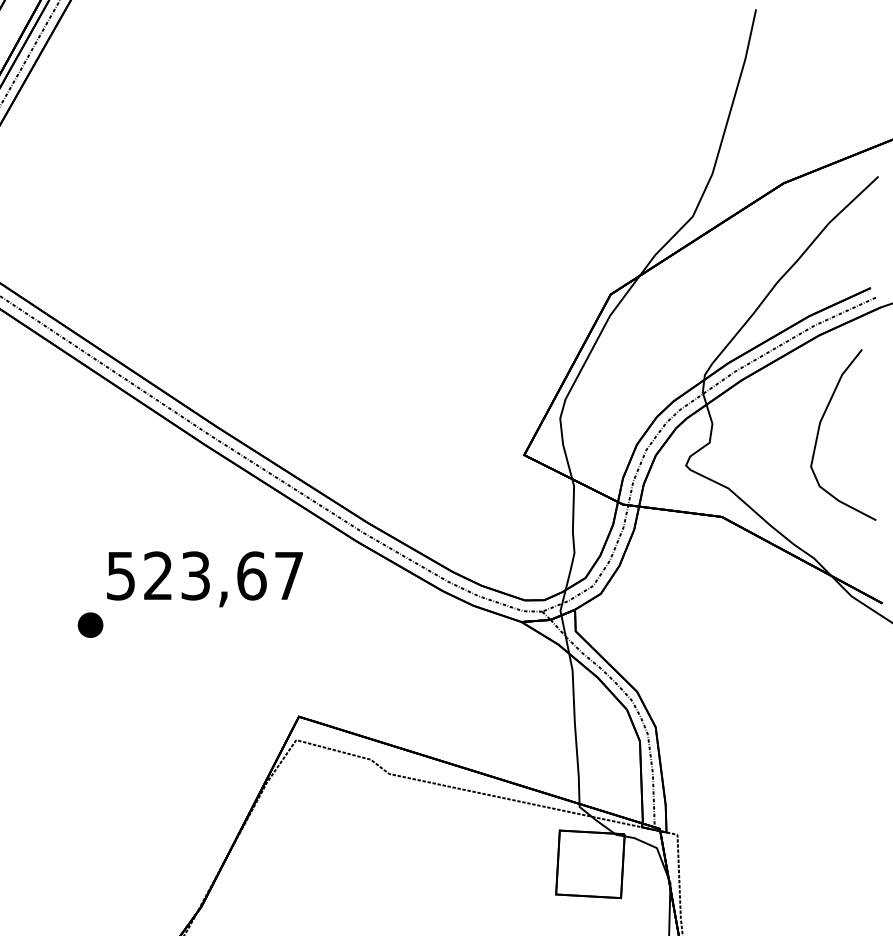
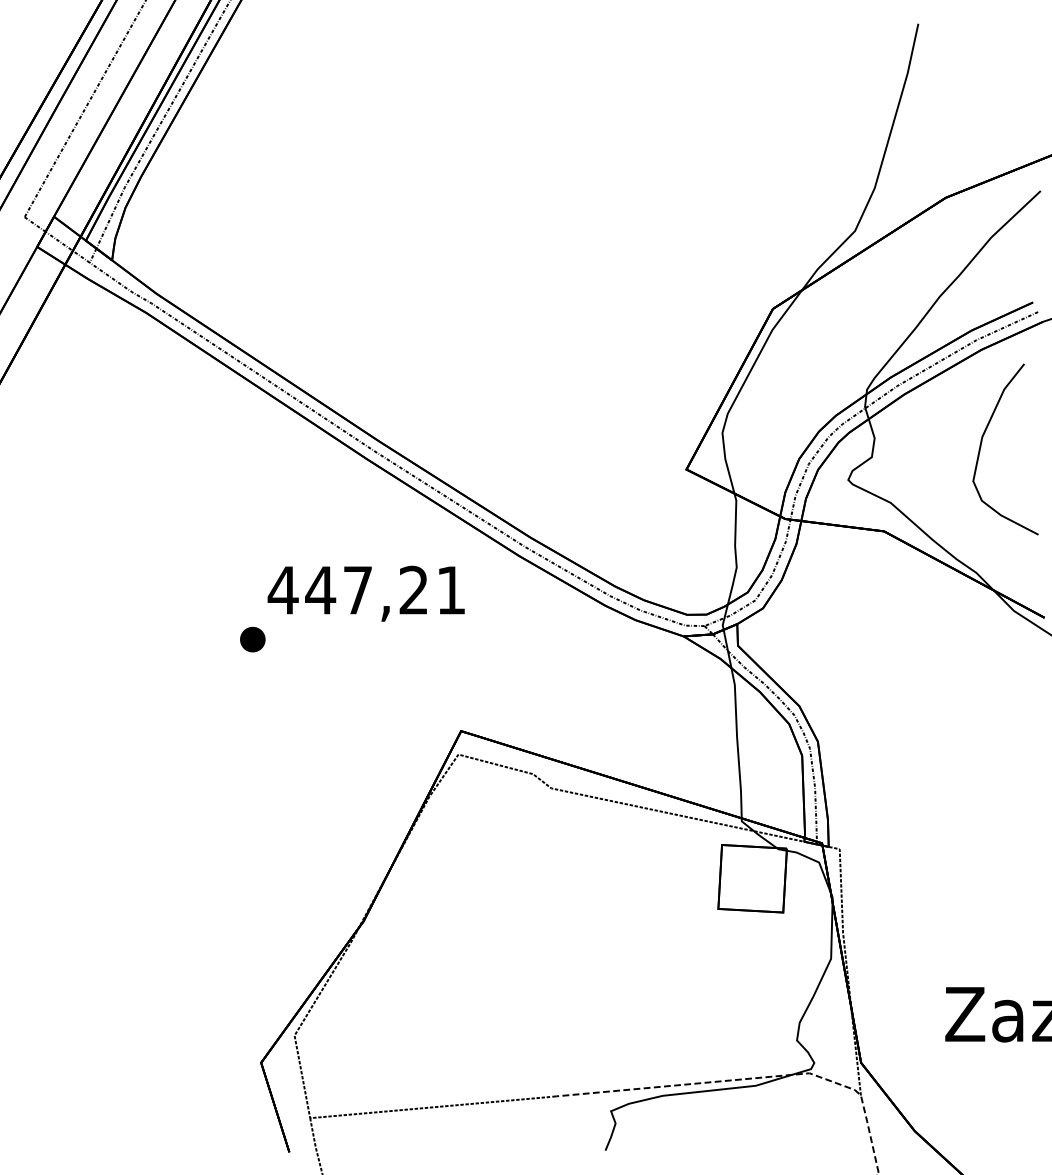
text: (204, 575) -> (366, 589), 523,67 -> 447,21

